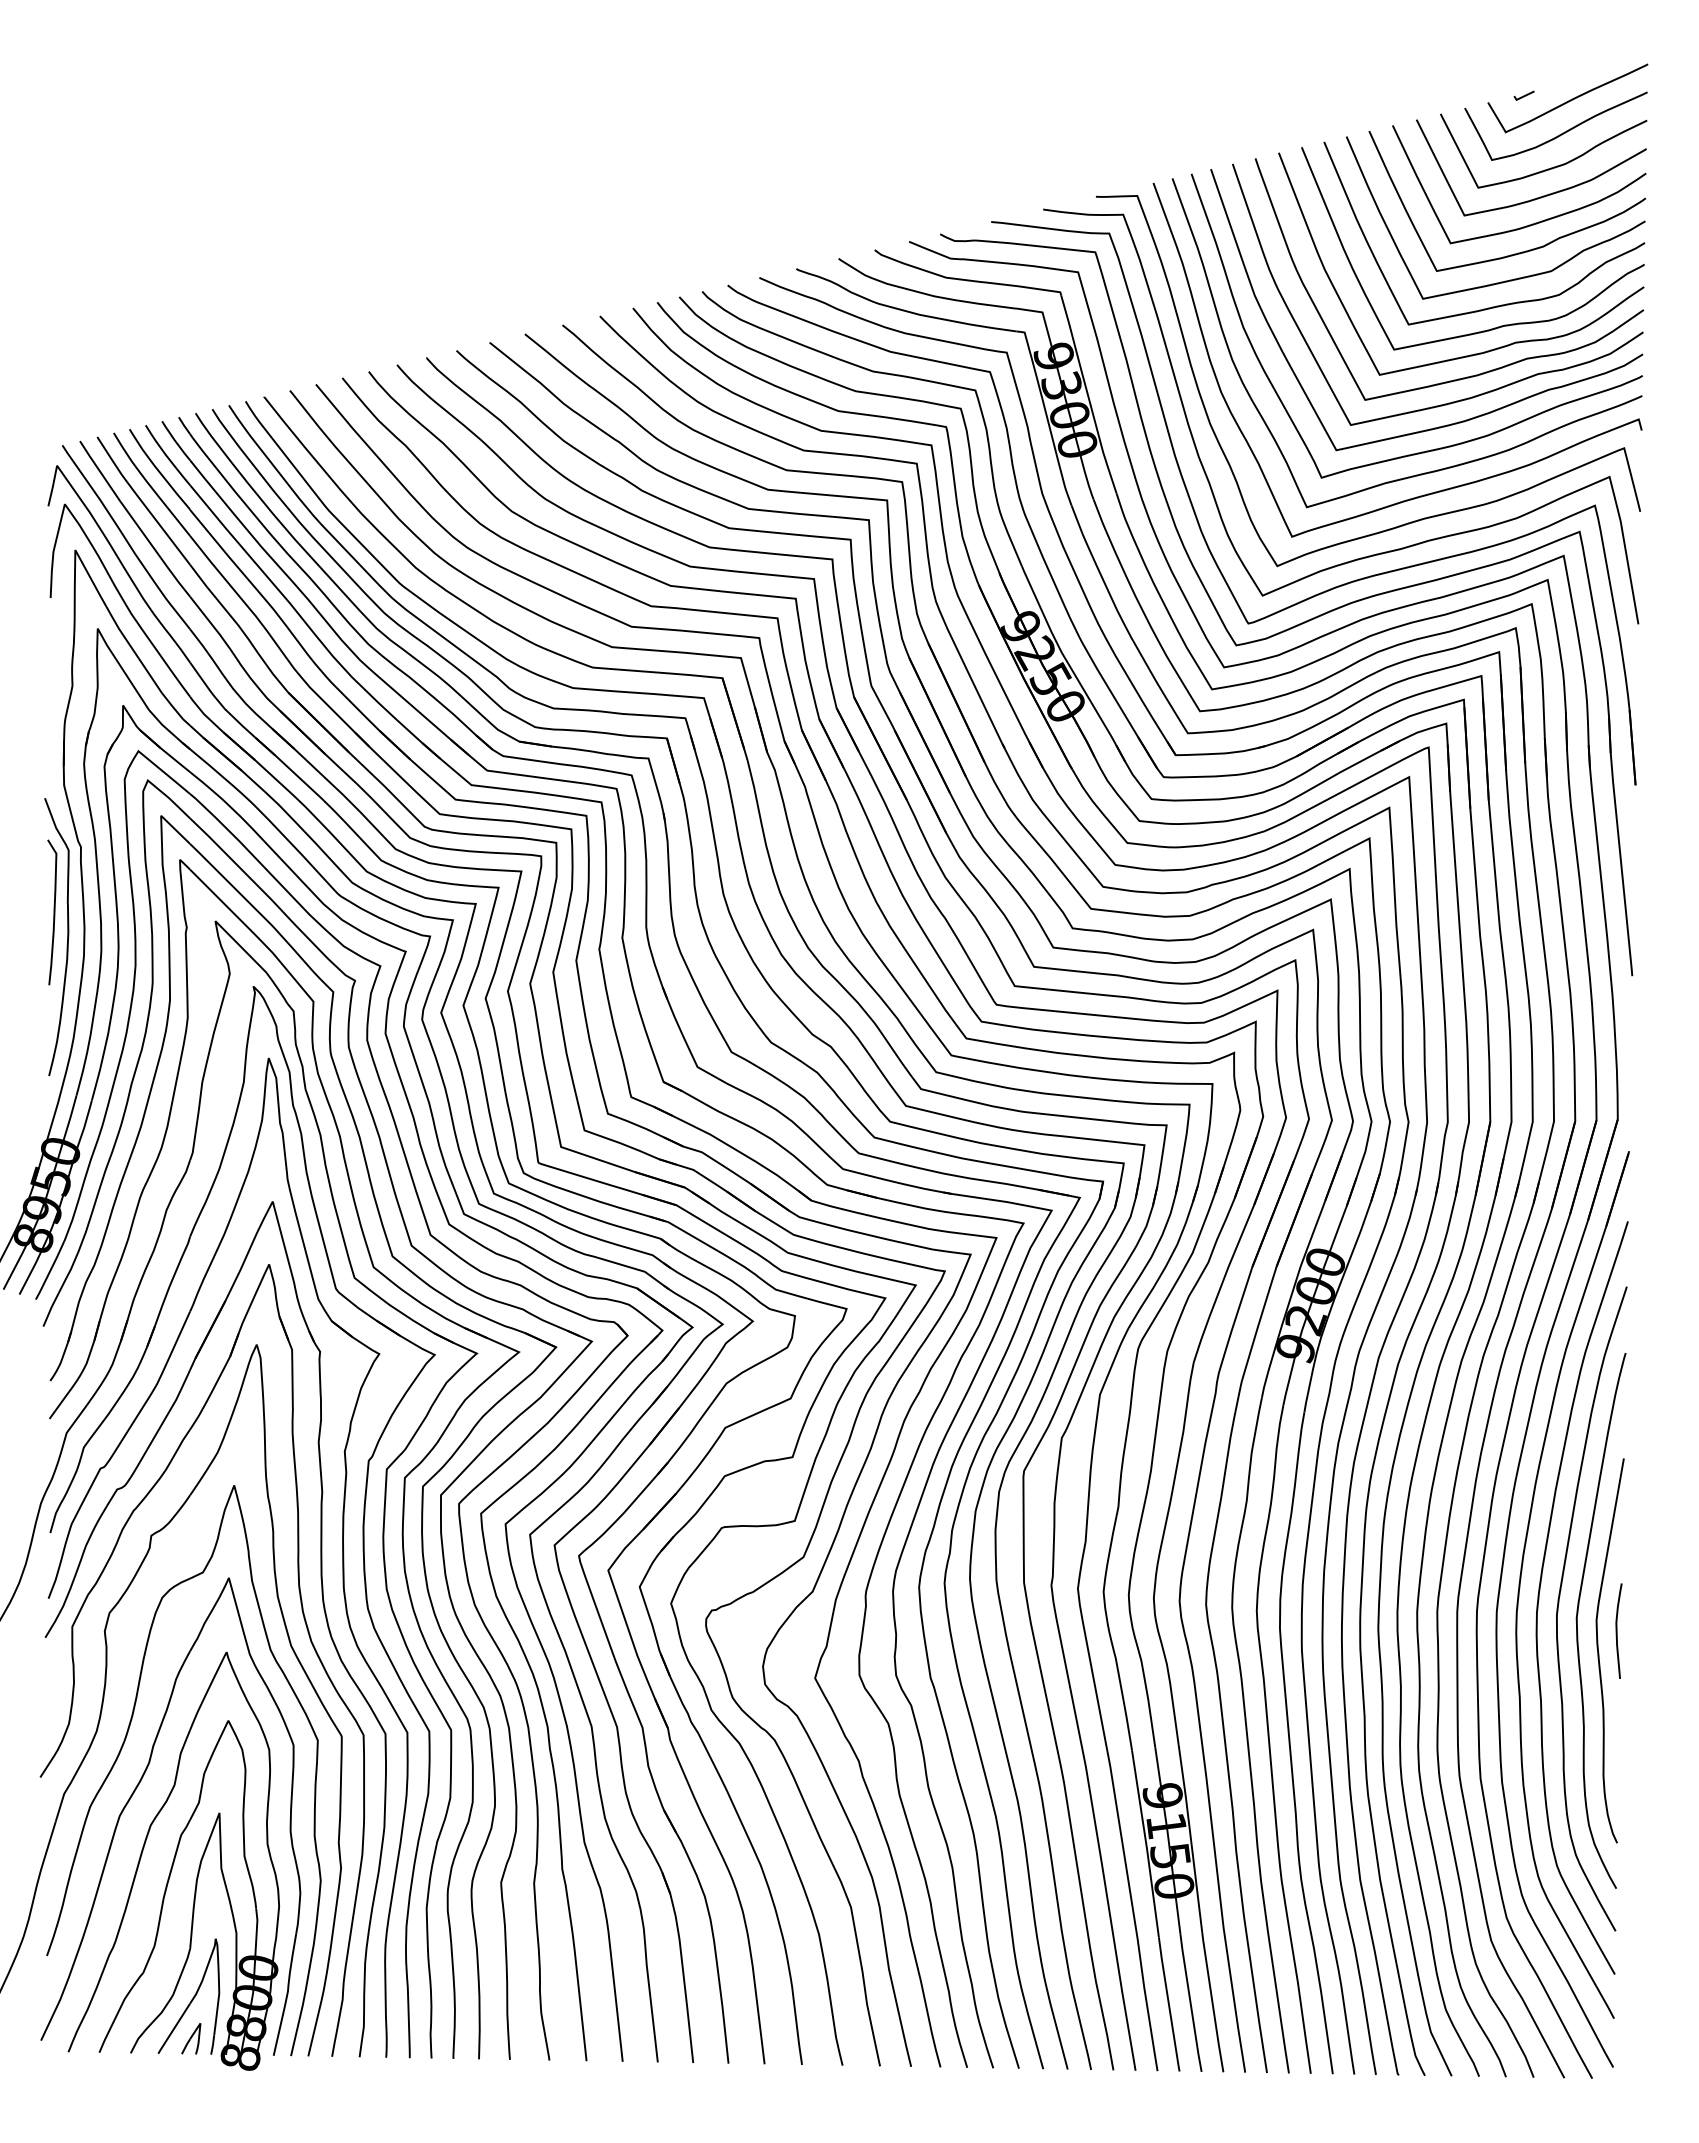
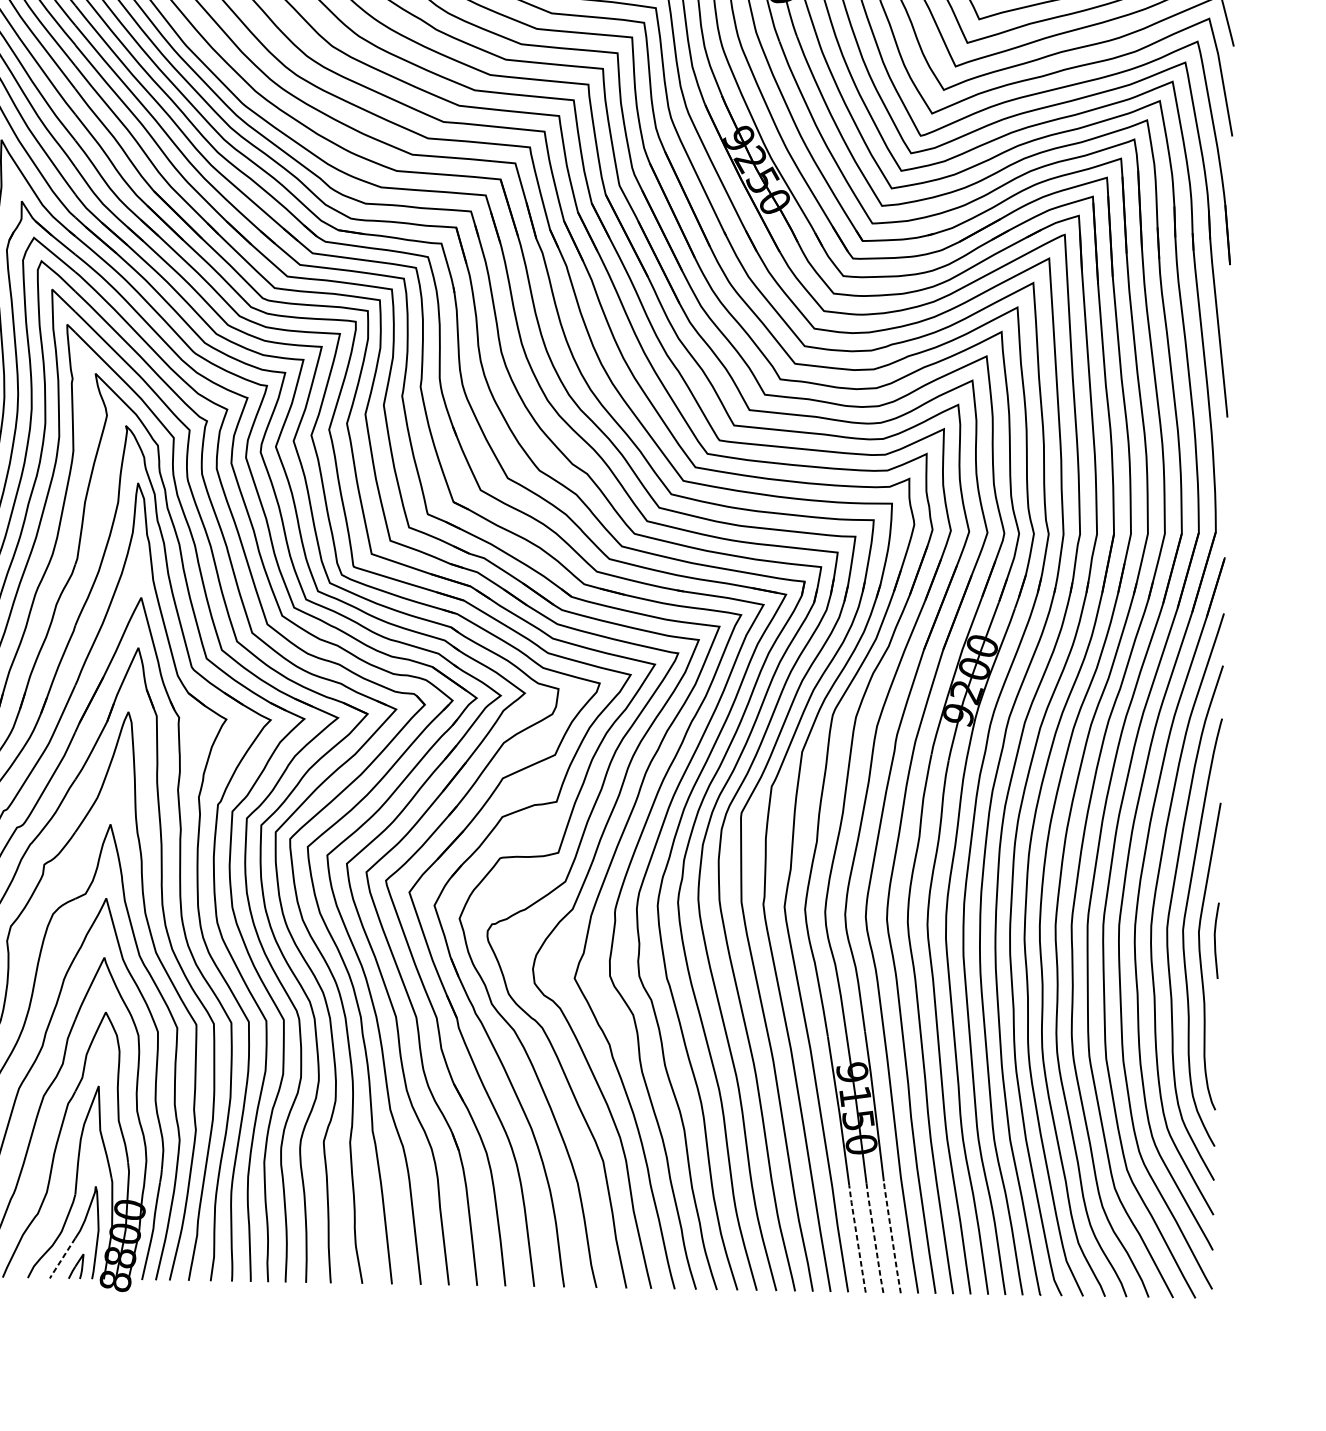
line: (1212, 2001) -> (892, 1236), solid -> dashed
line: (1190, 2003) -> (874, 1238), solid -> dashed
line: (1168, 2004) -> (856, 1239), solid -> dashed
line: (173, 2029) -> (62, 1259), solid -> dashed

